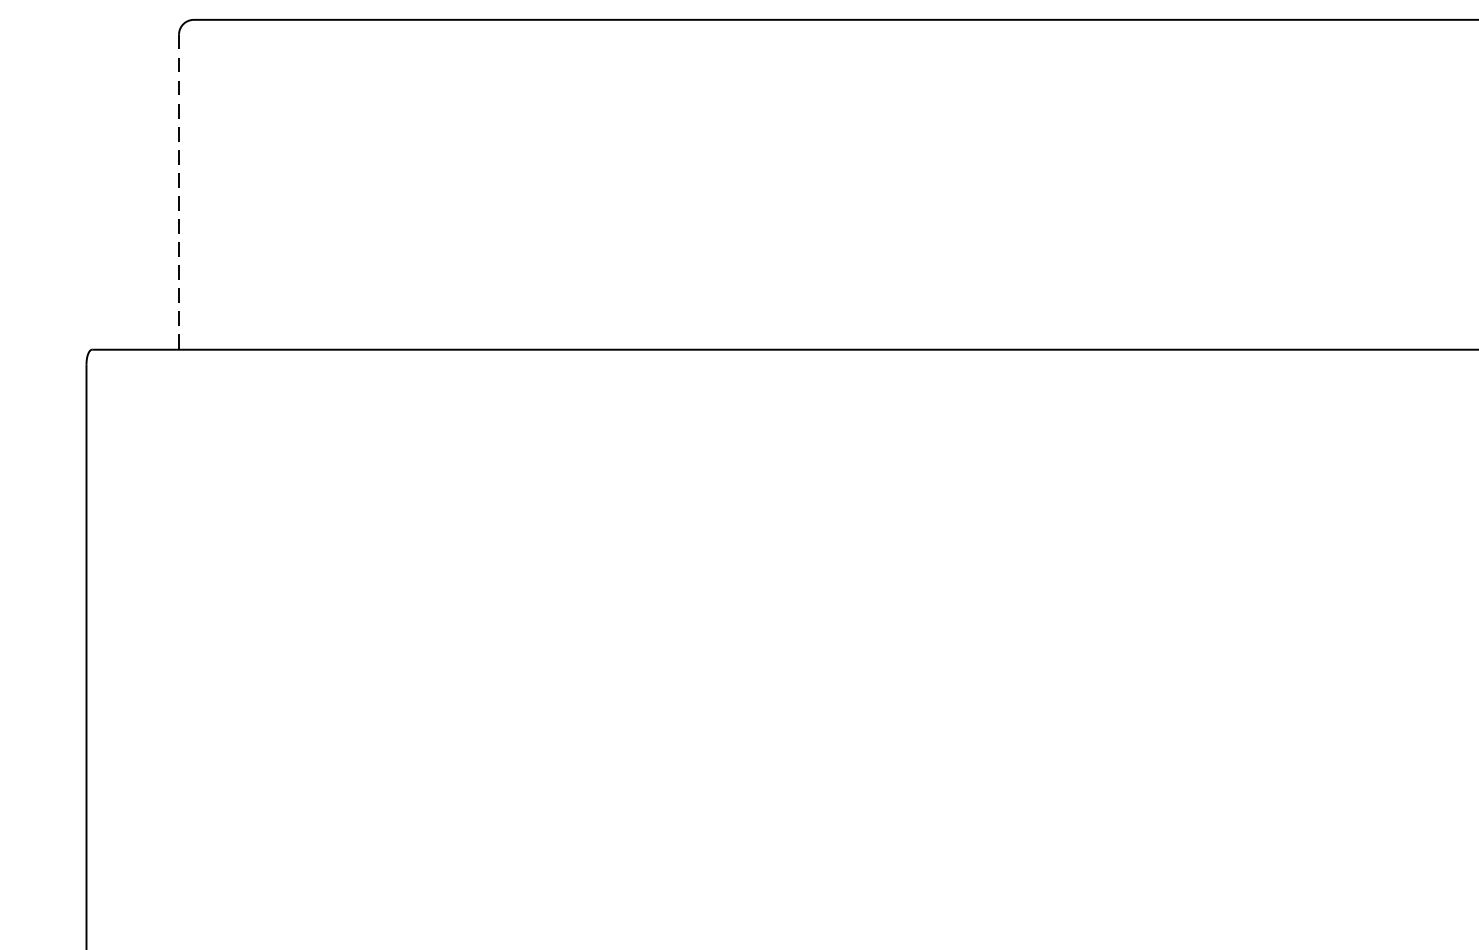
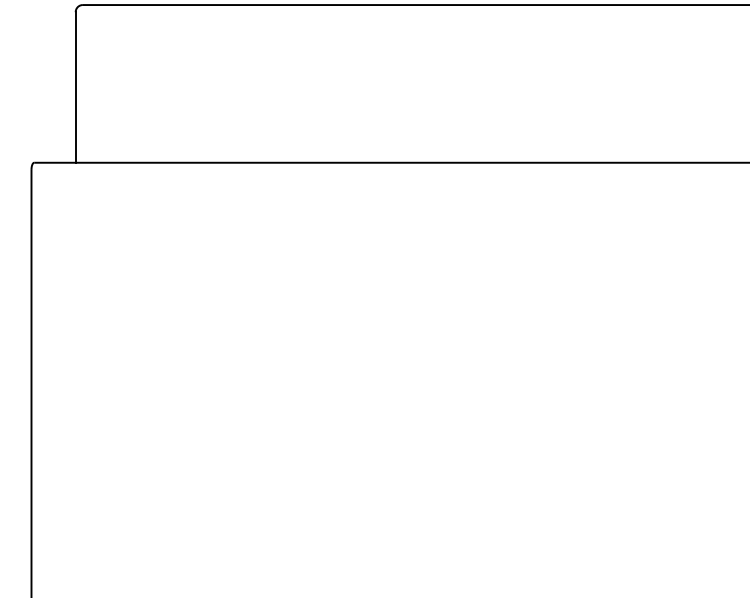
line: (178, 192) -> (75, 87), dashed -> solid

